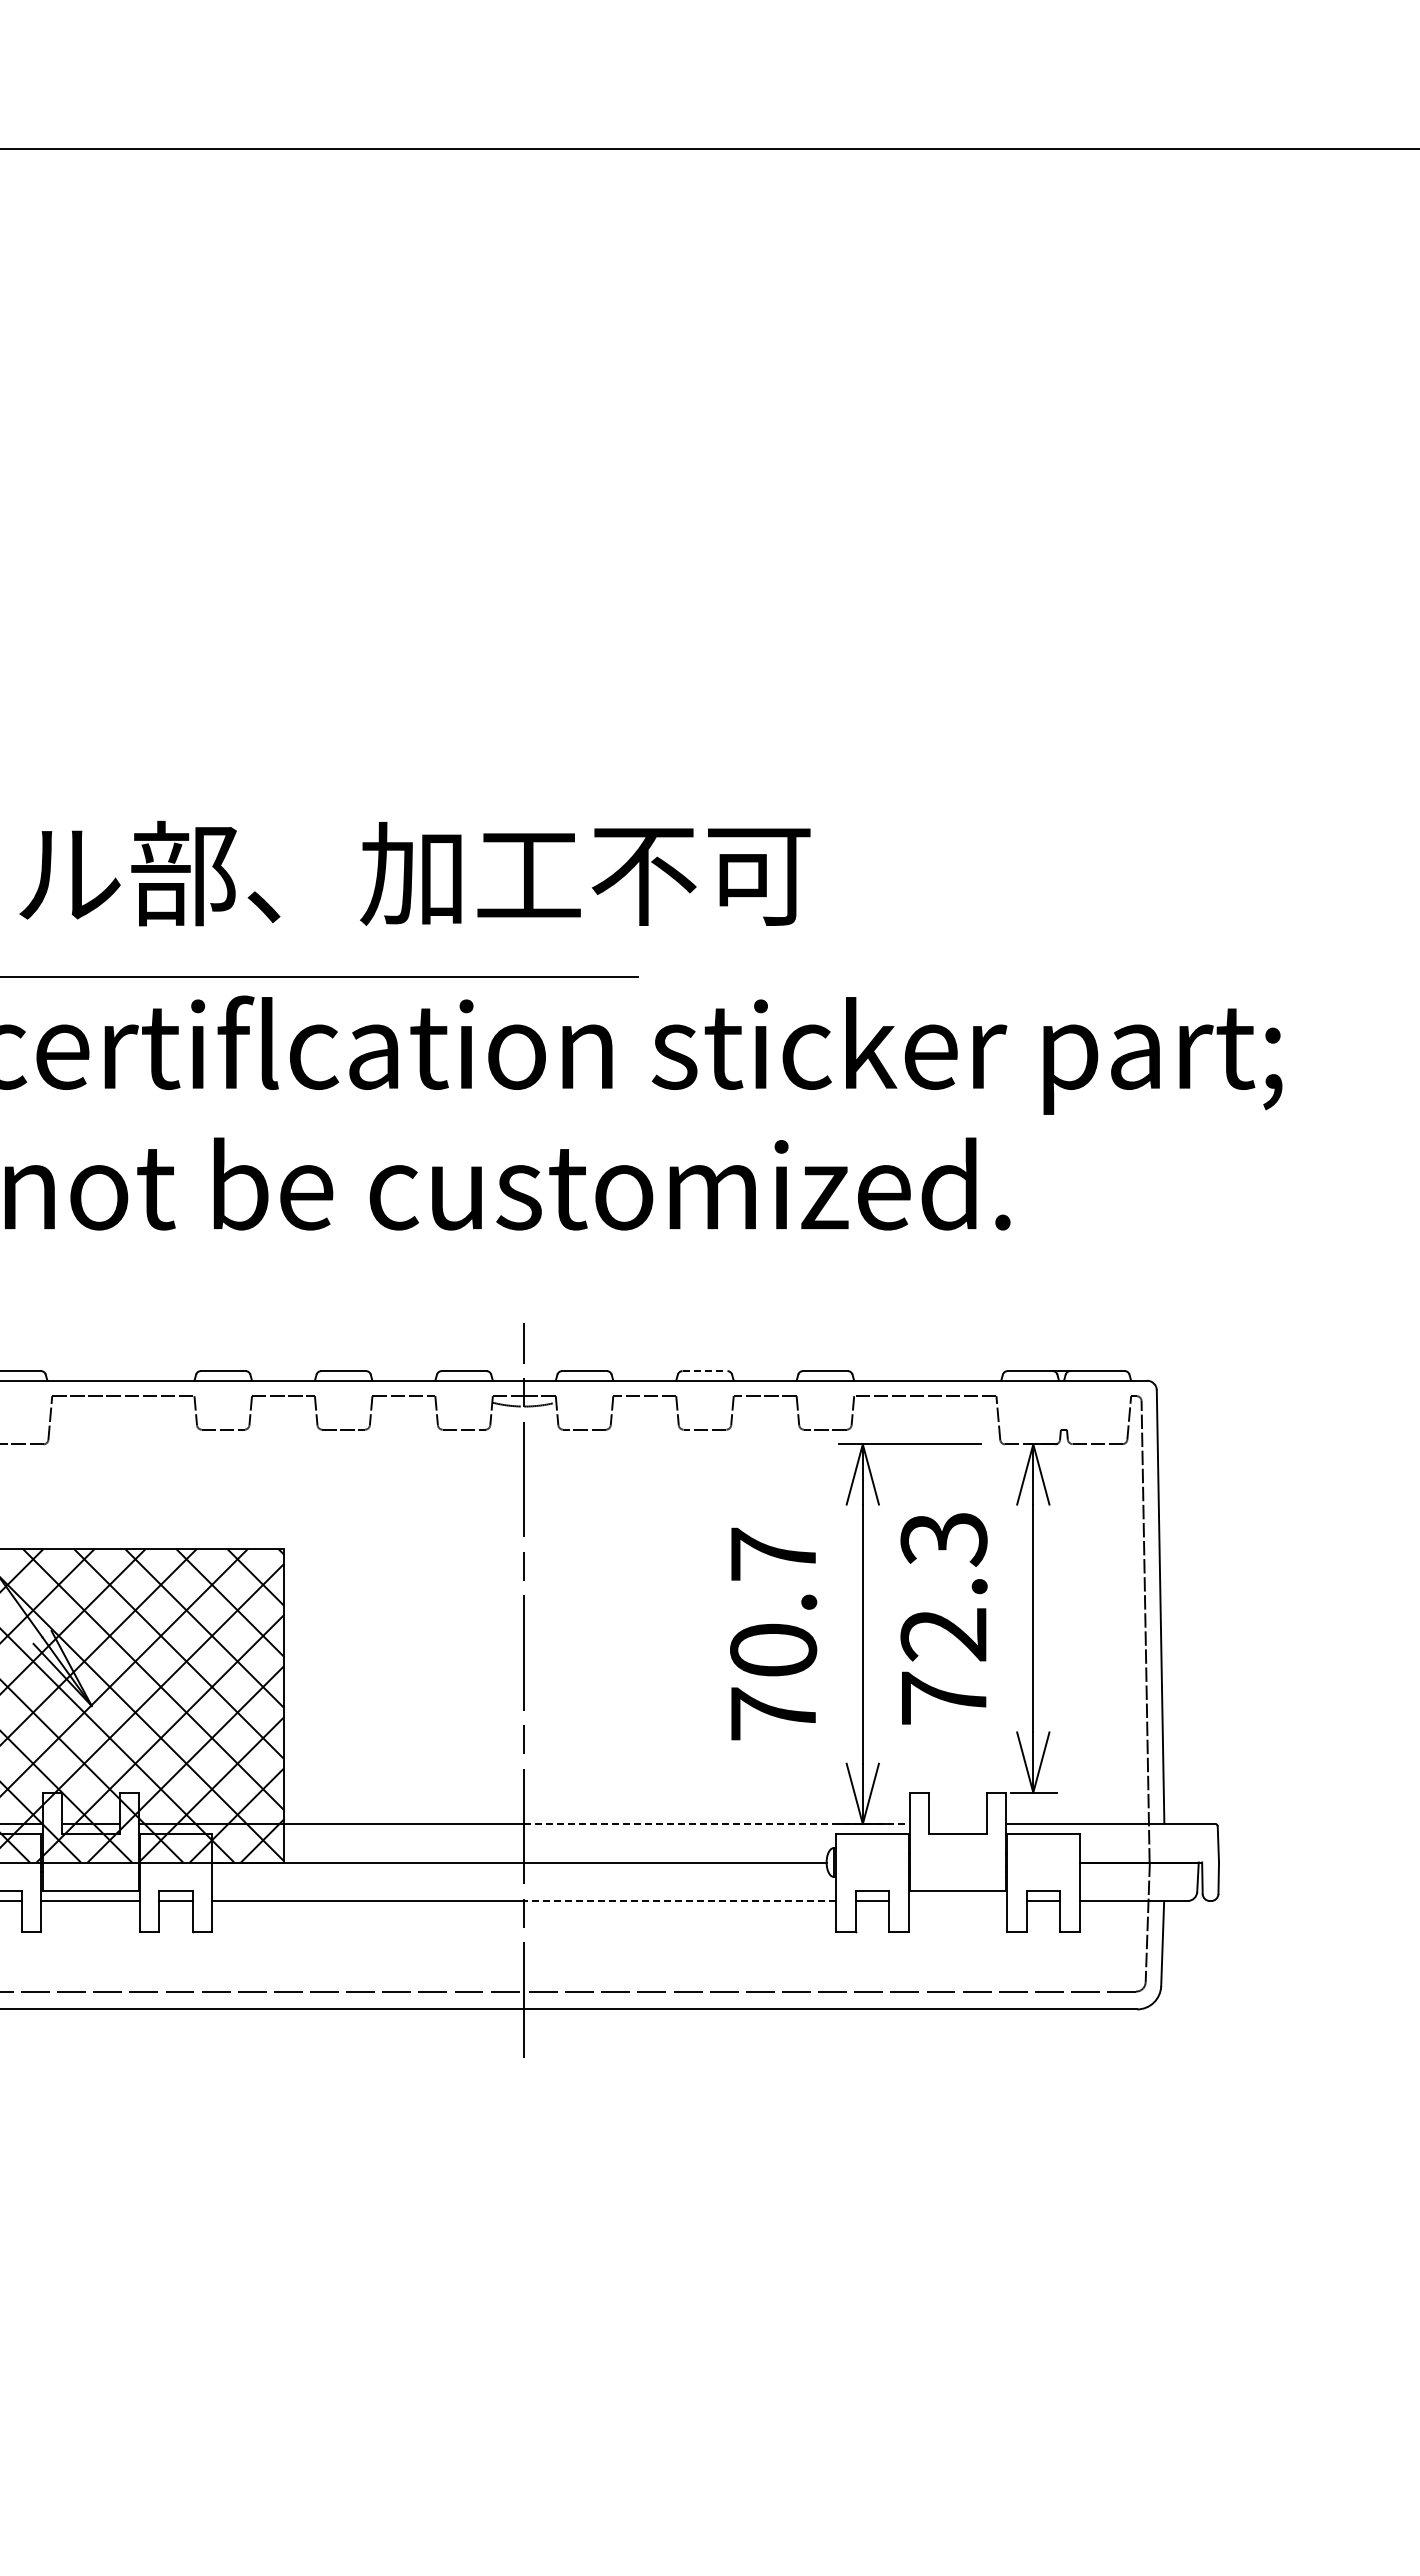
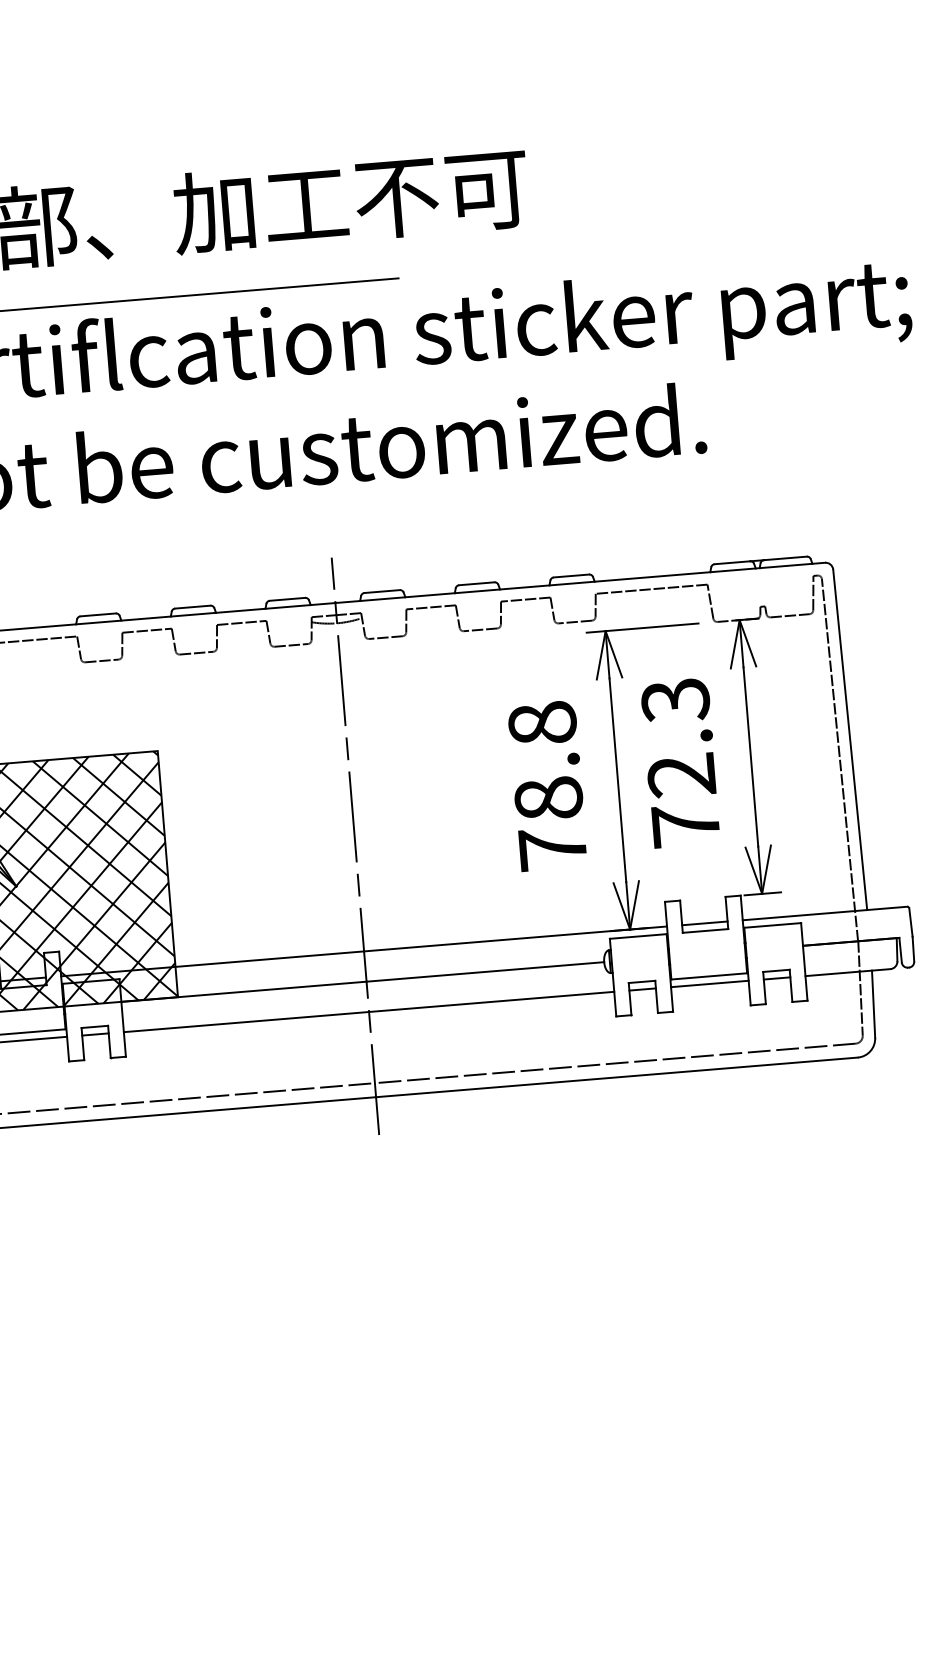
line: (705, 1371) -> (477, 584), dashed -> solid
text: (773, 1601) -> (545, 760), 70.7 -> 78.8
line: (717, 1823) -> (515, 938), dashed -> solid
line: (957, 1823) -> (704, 923), added
line: (680, 1901) -> (491, 1002), dashed -> solid
line: (957, 1901) -> (709, 984), added

